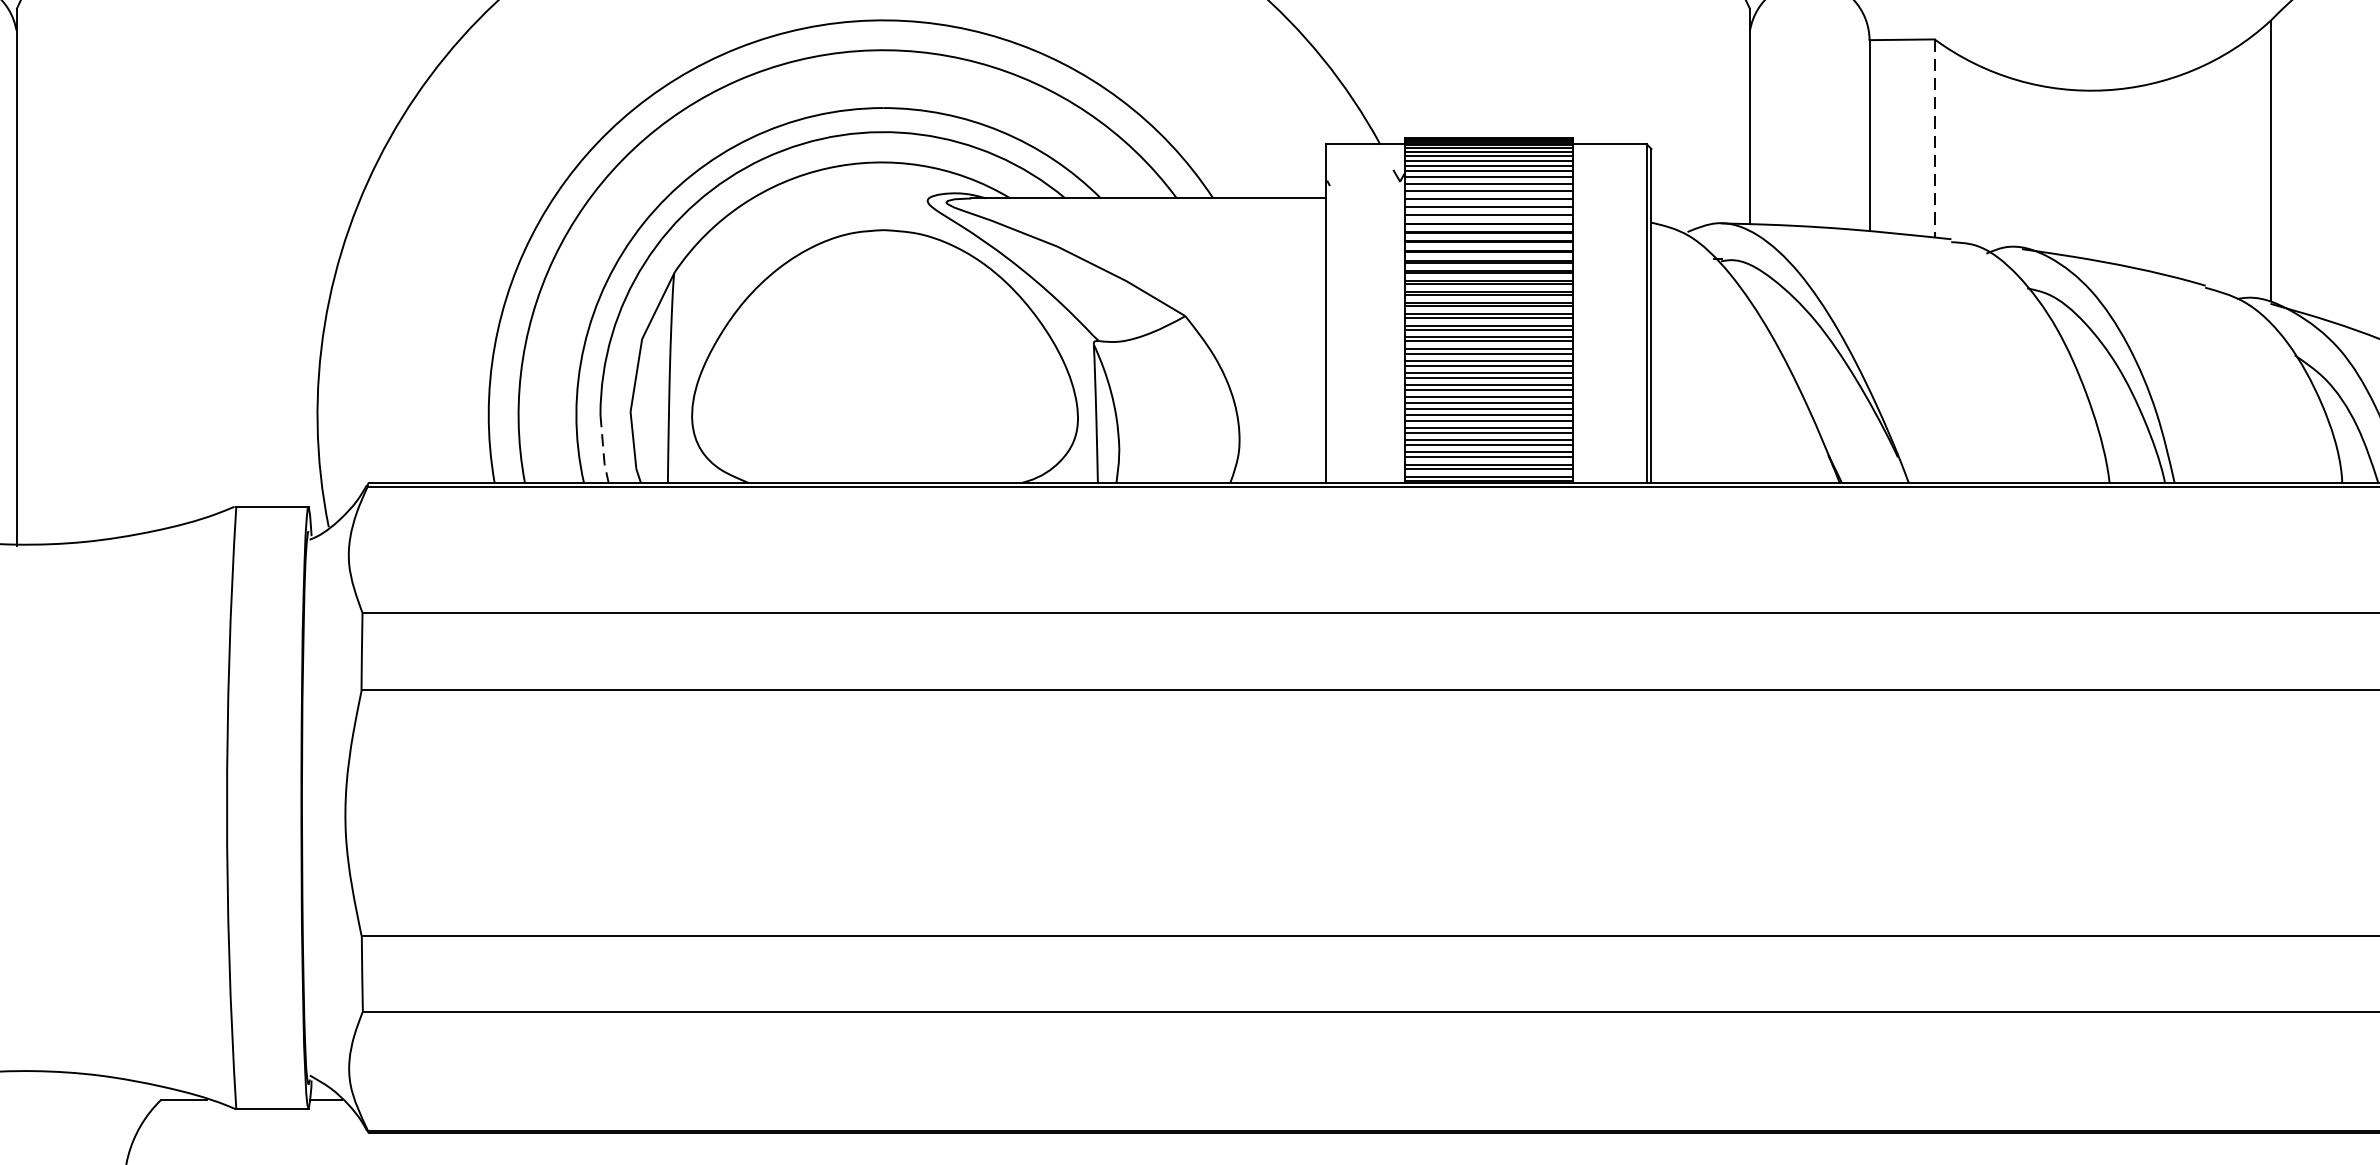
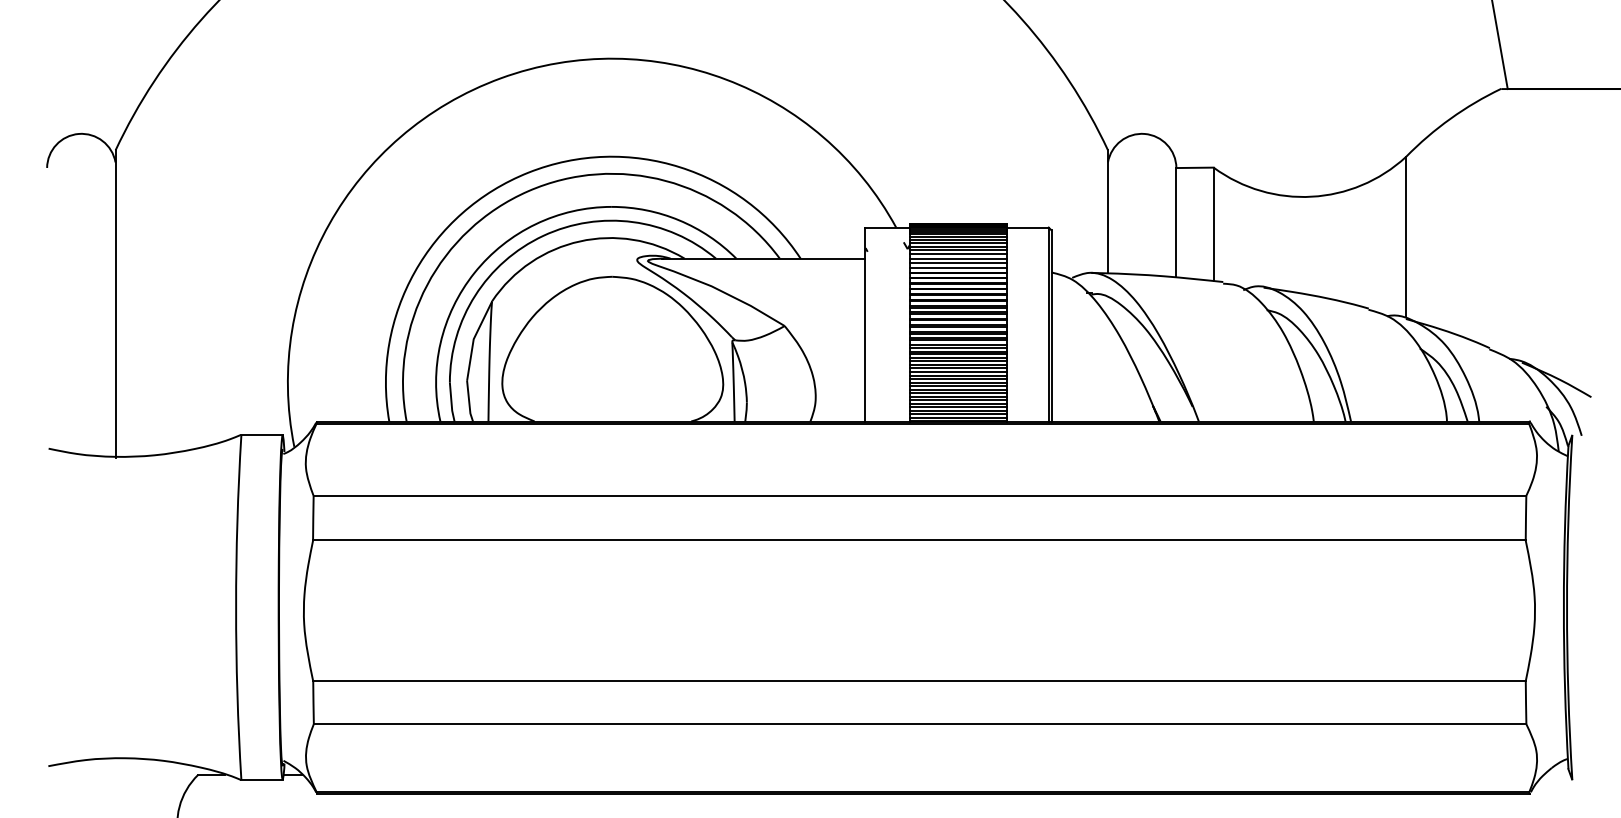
line: (1934, 138) -> (1213, 224), dashed -> solid
line: (603, 451) -> (451, 403), dashed -> solid

